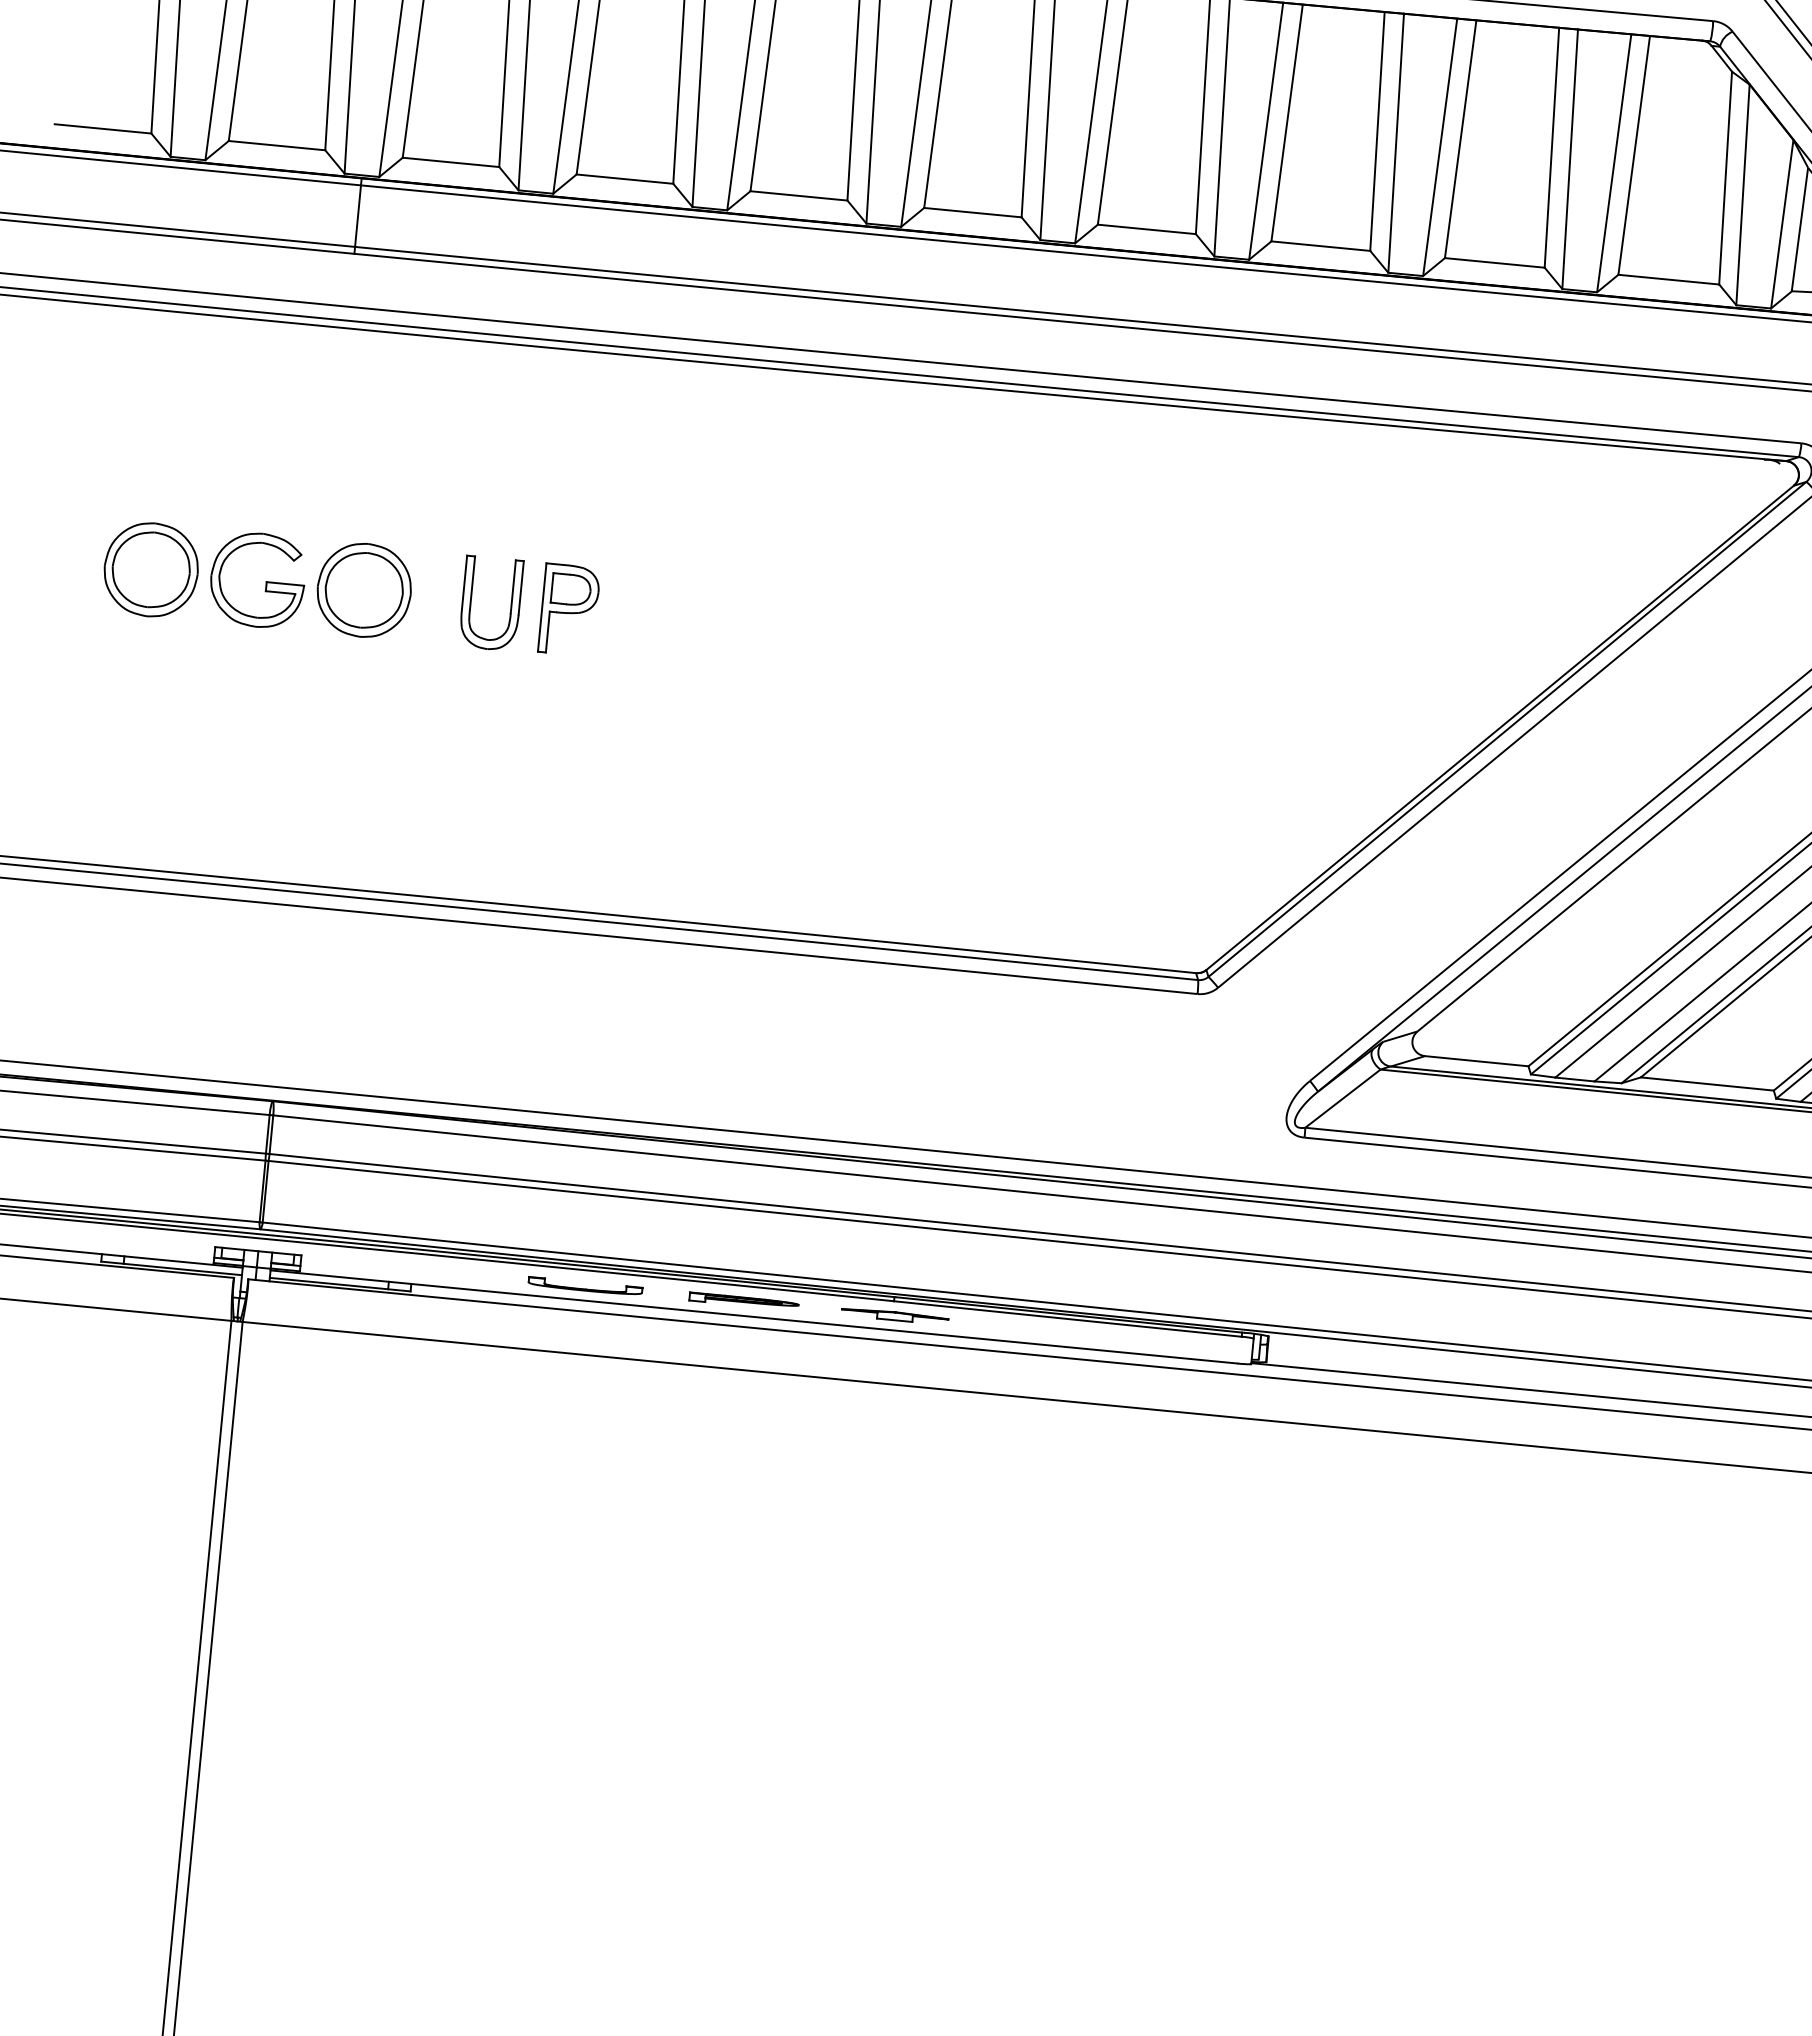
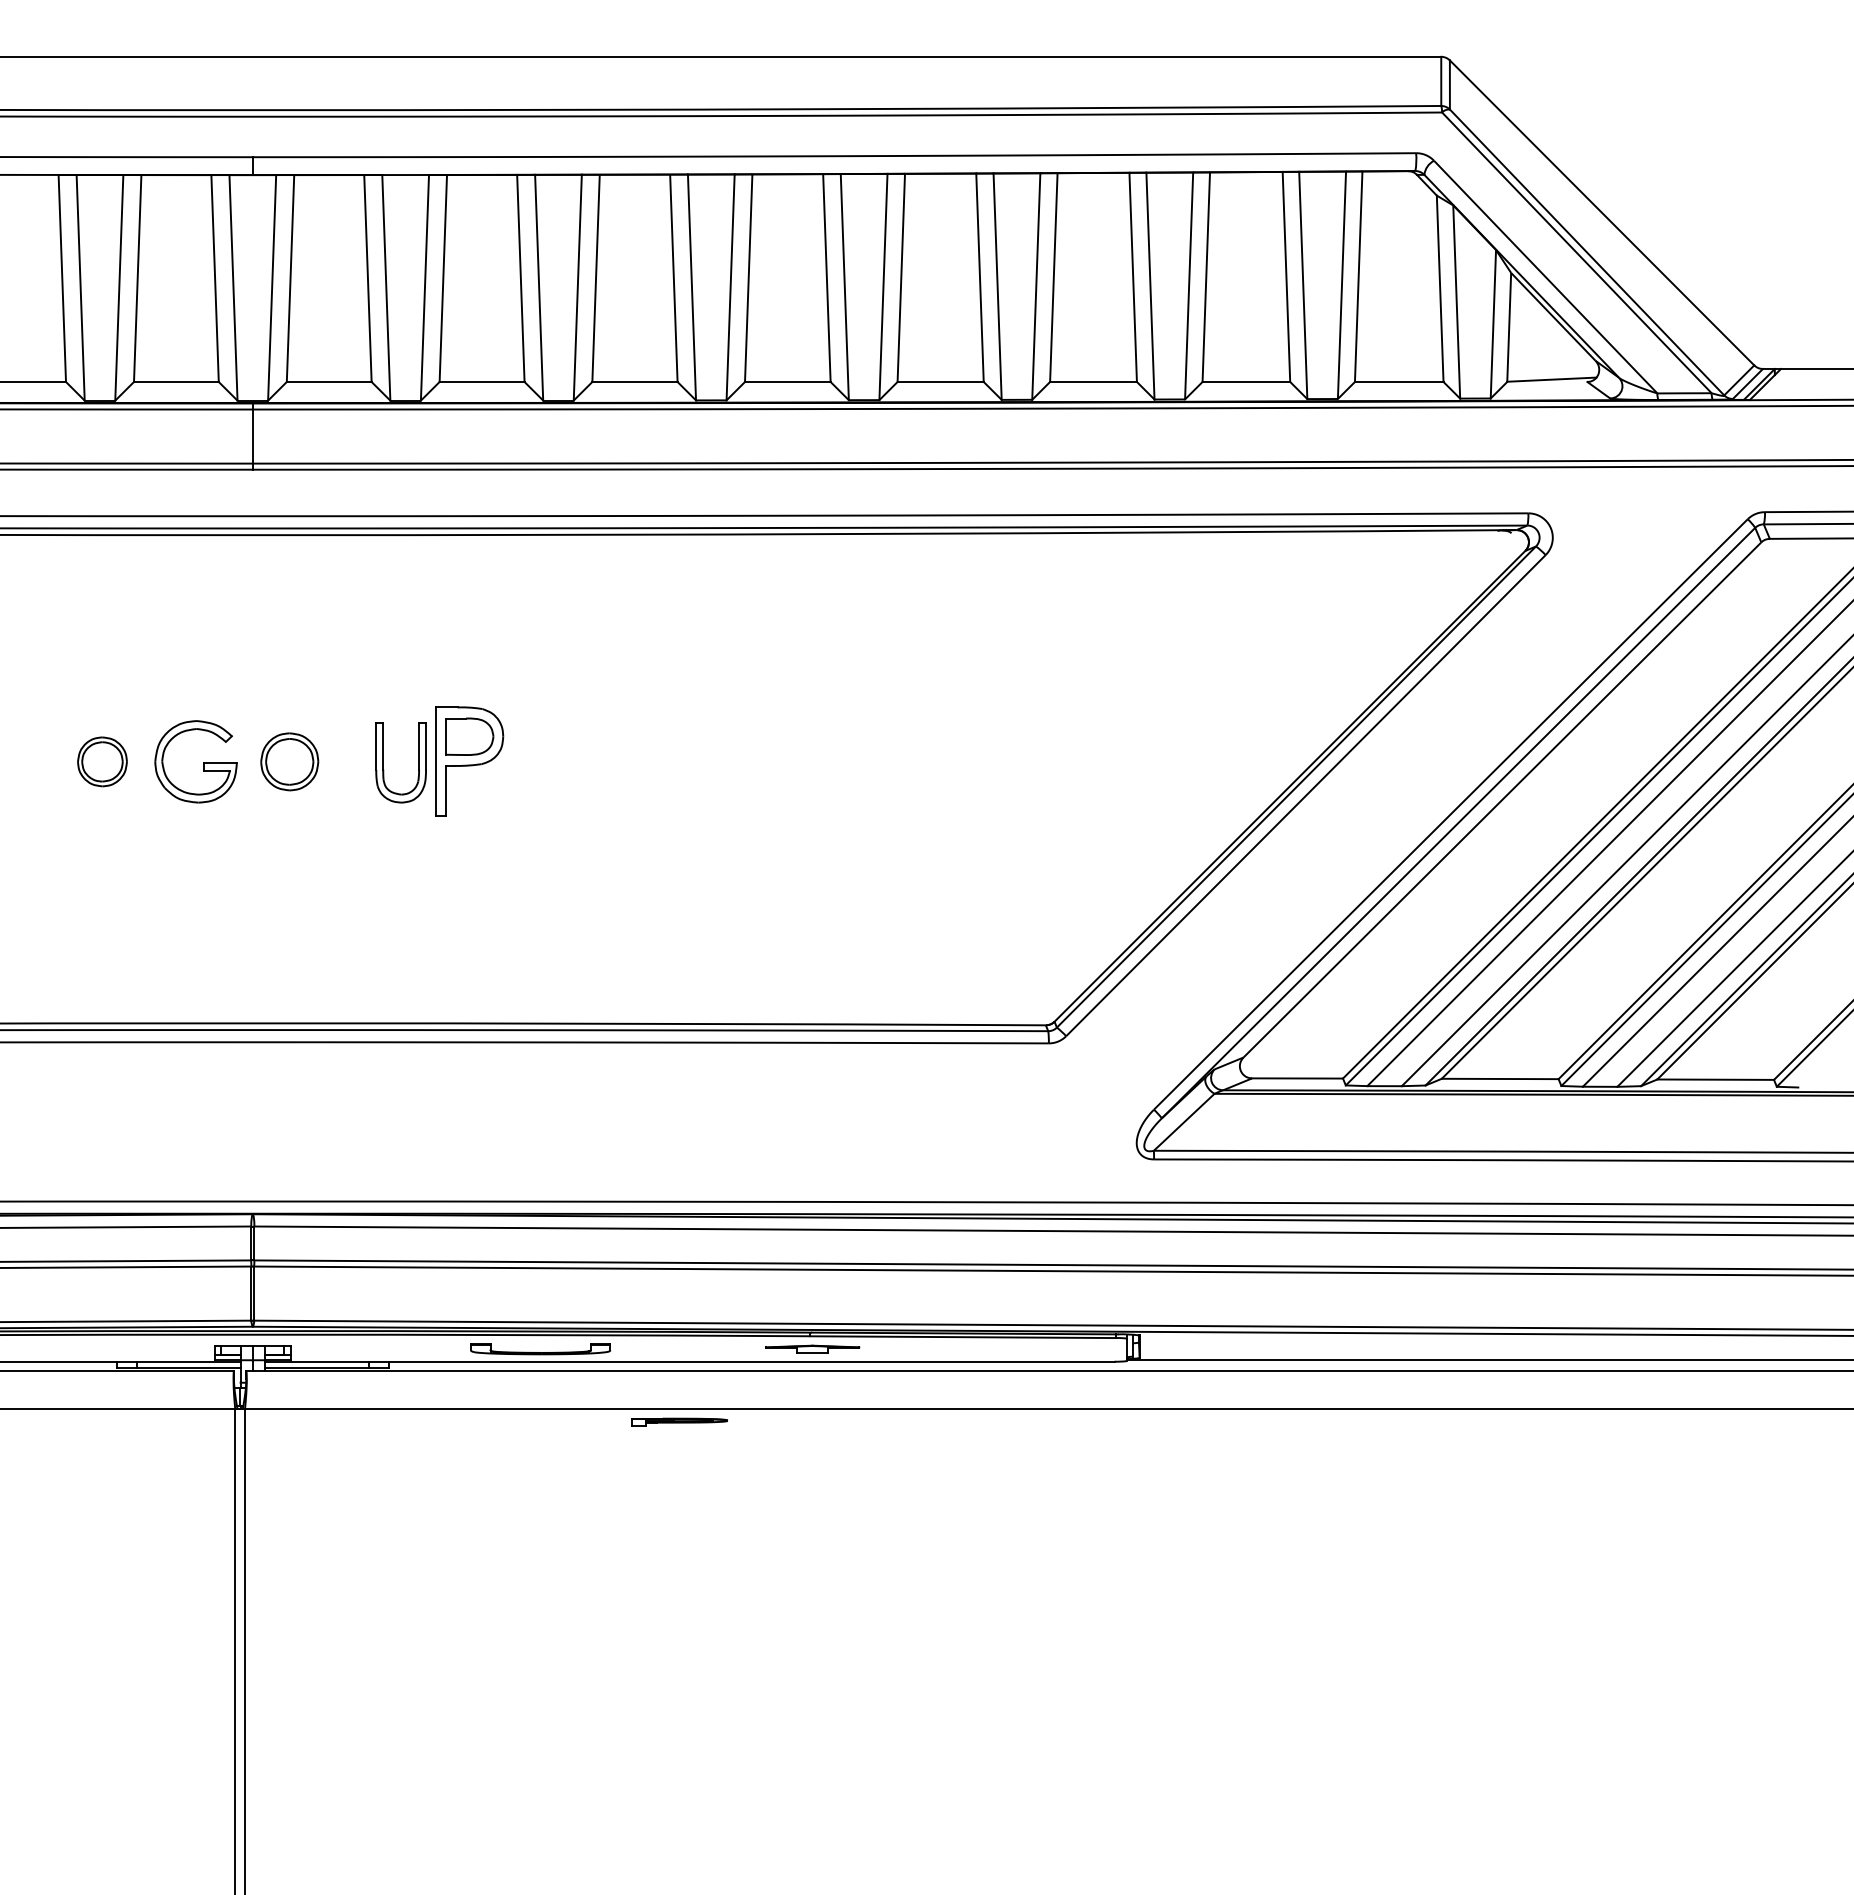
part: (151, 569) -> (102, 761), size x0.6
part: (364, 589) -> (289, 761), size x0.7
part: (569, 609) -> (469, 761), size x1.4
part: (584, 1286) -> (539, 1349), size x1.4
part: (743, 1300) -> (679, 1421), moved

